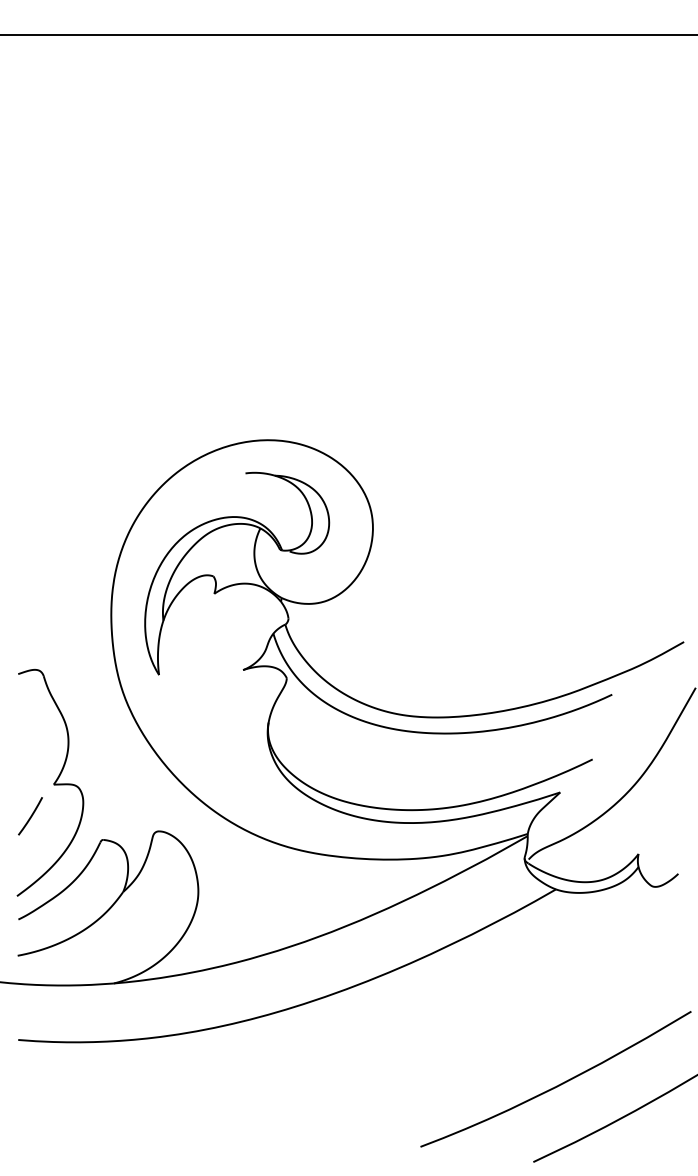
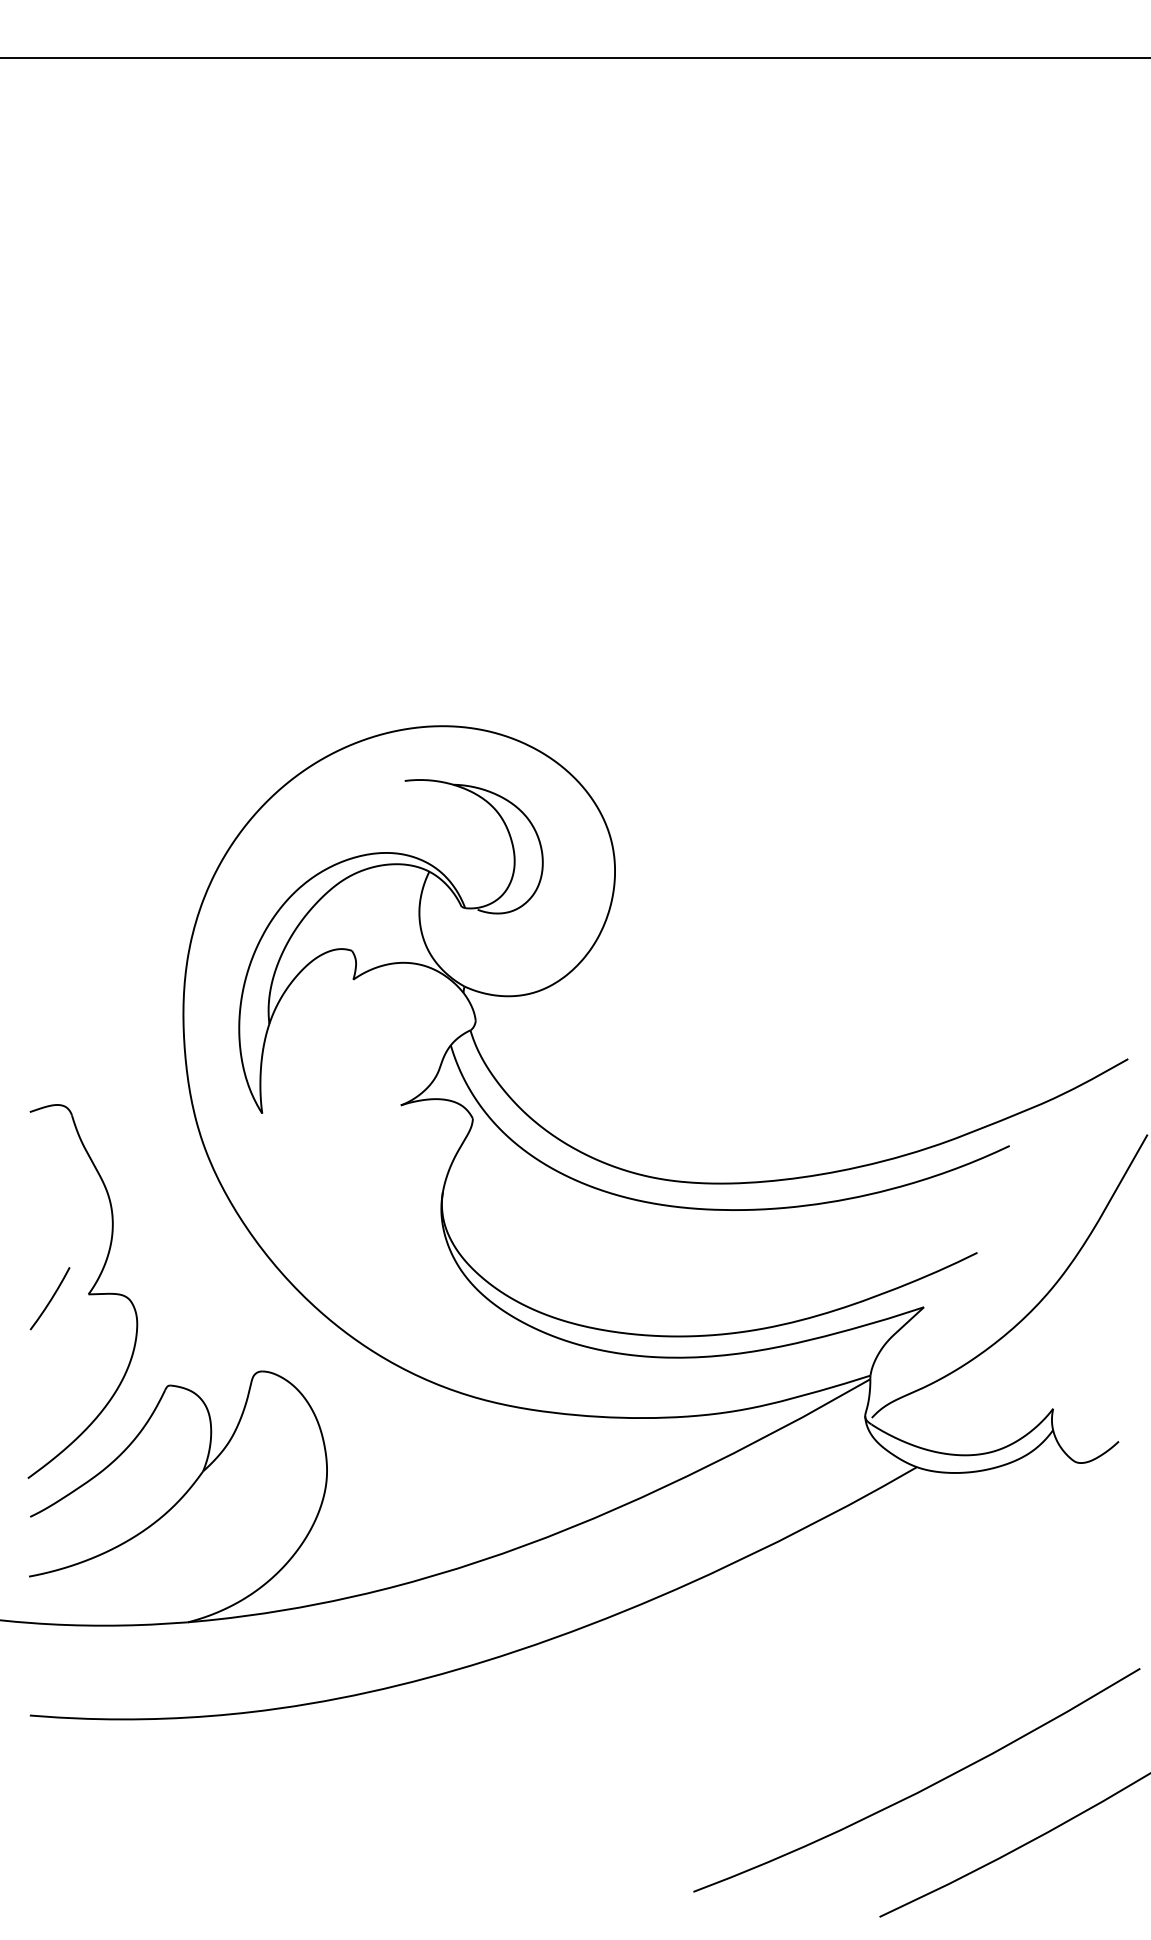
line: (30, 816) -> (50, 1299), moved

